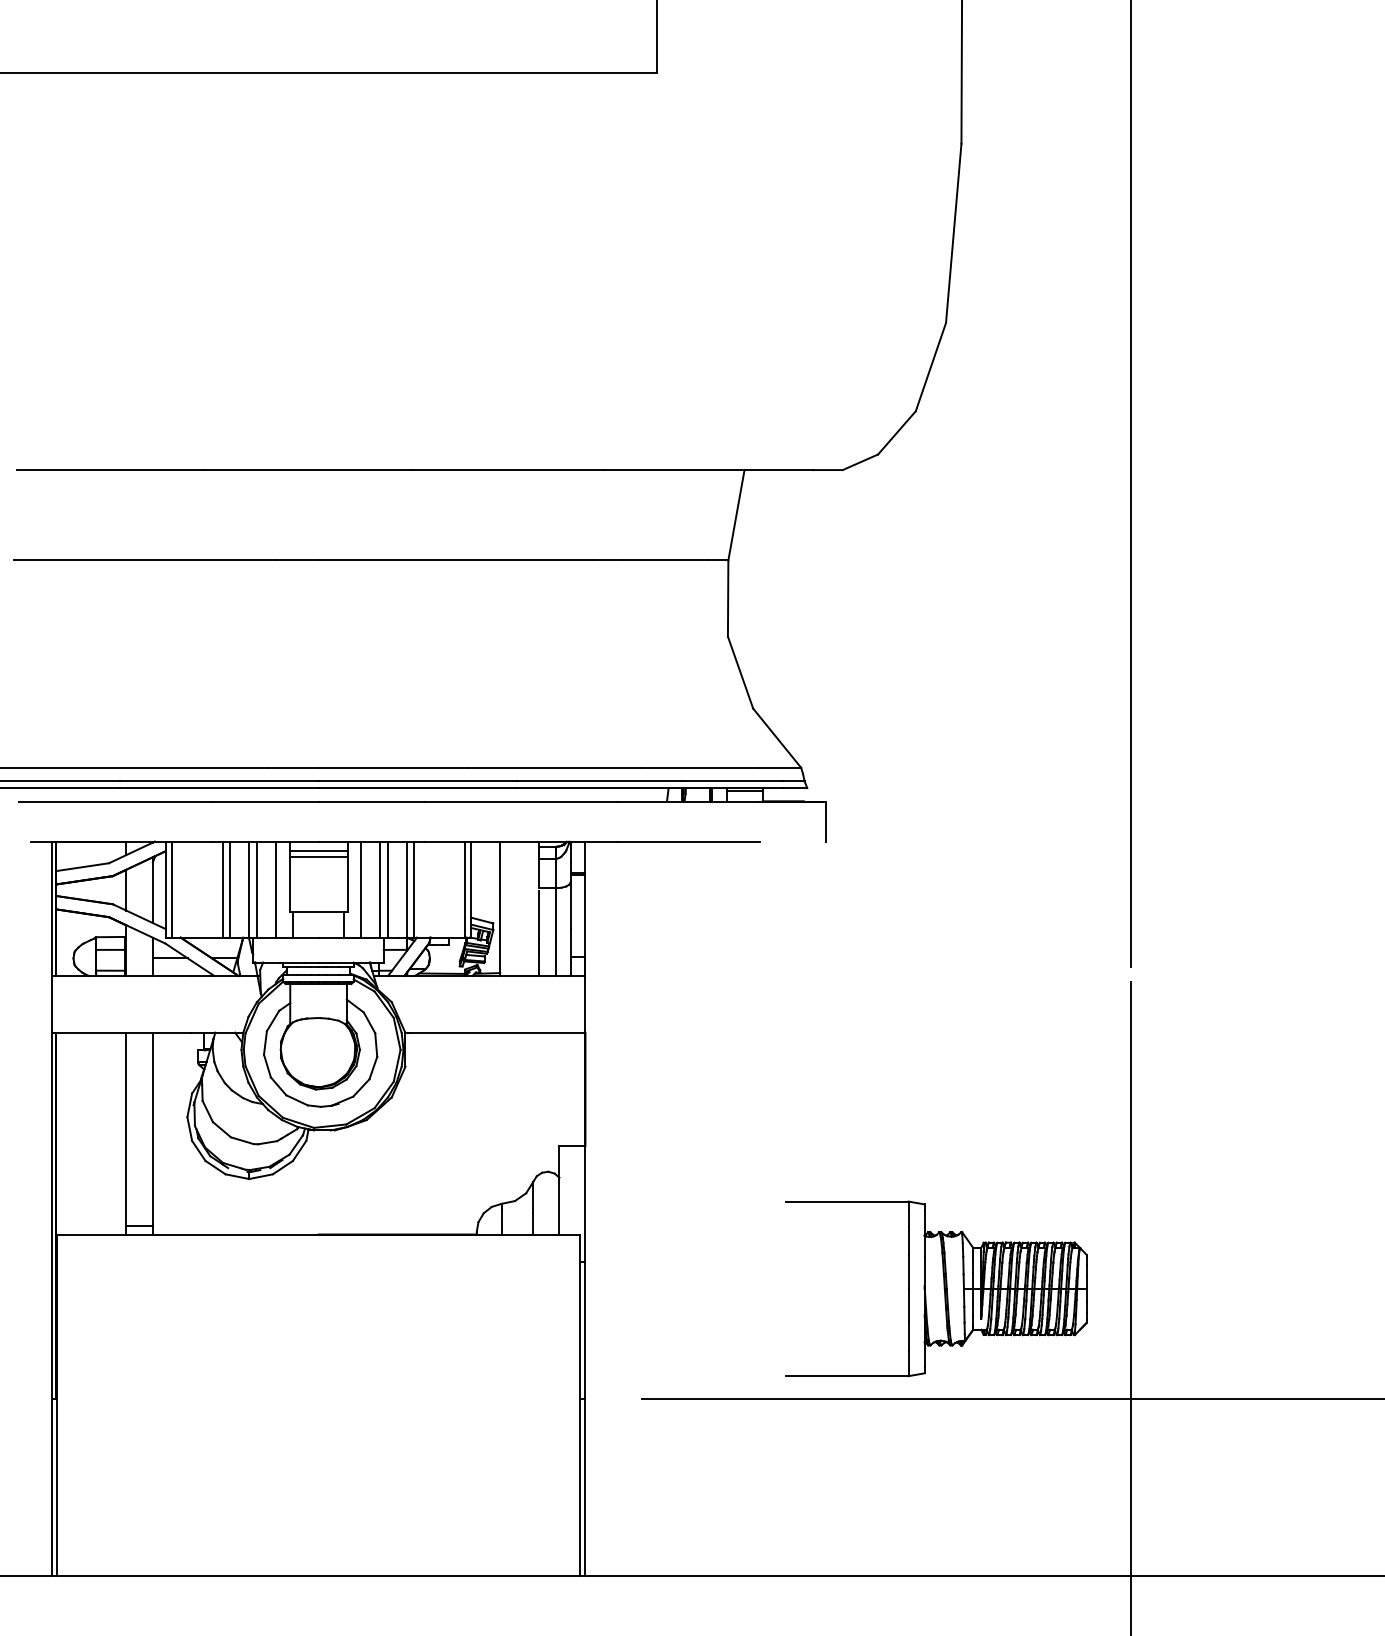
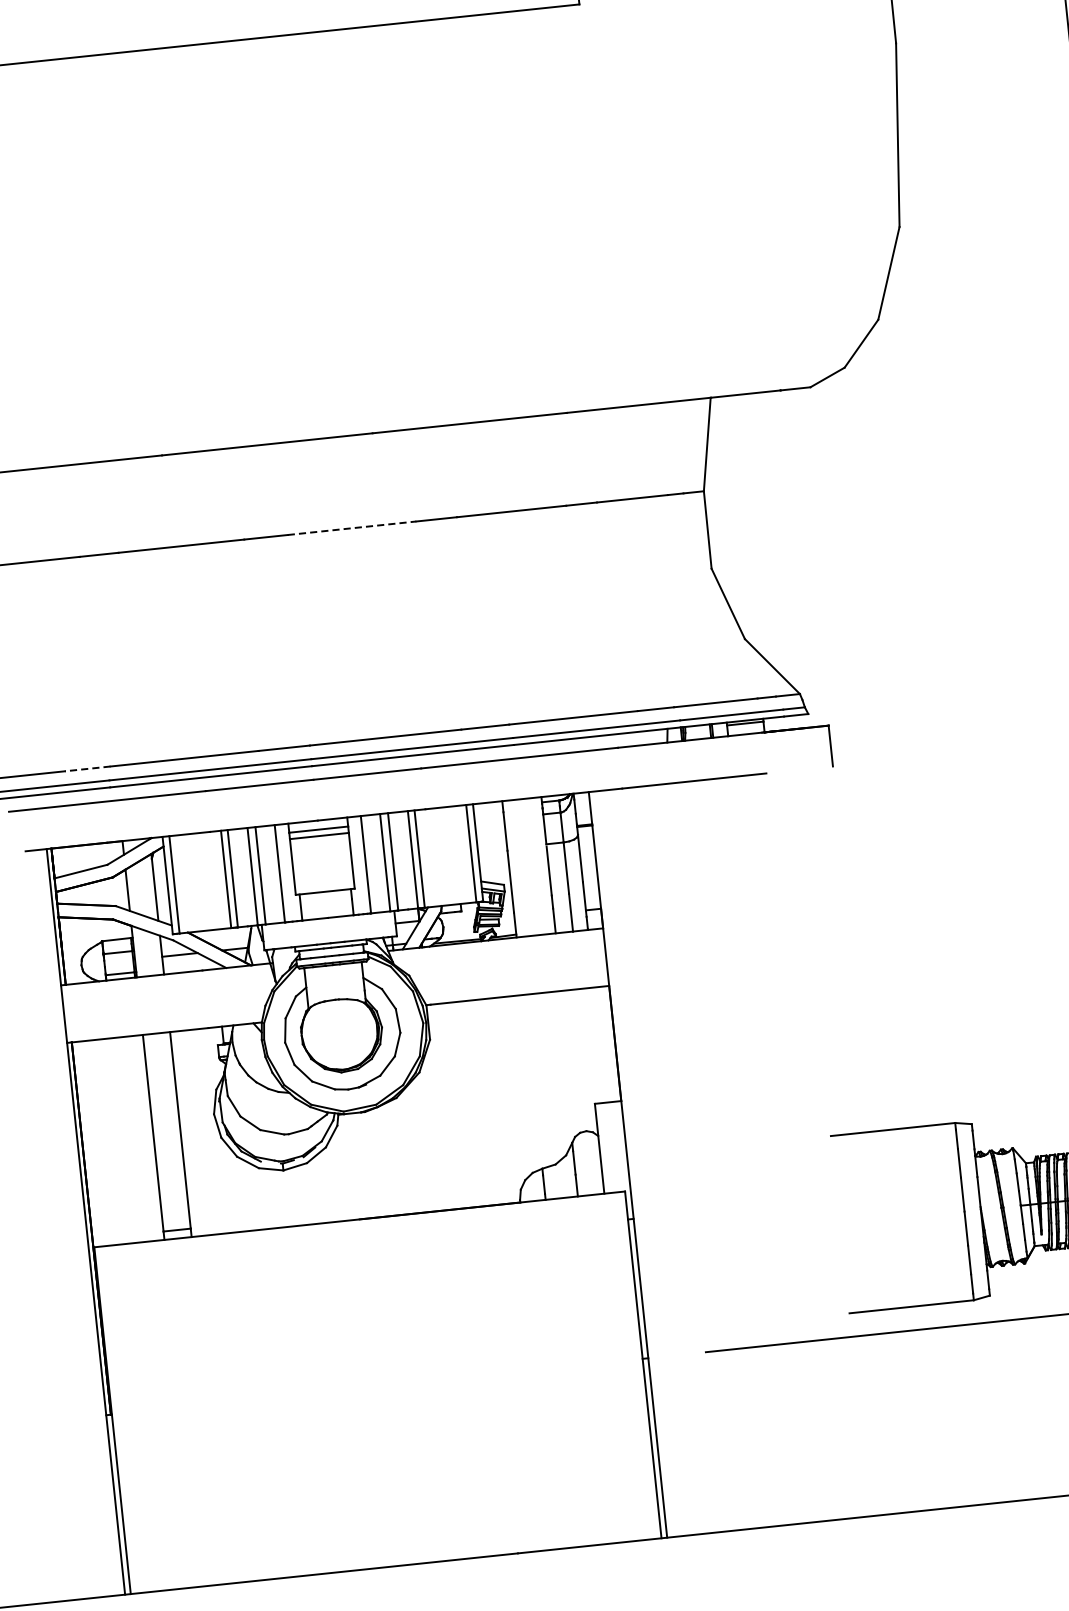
line: (382, 560) -> (352, 528), solid -> dashed
line: (99, 767) -> (87, 768), solid -> dashed

